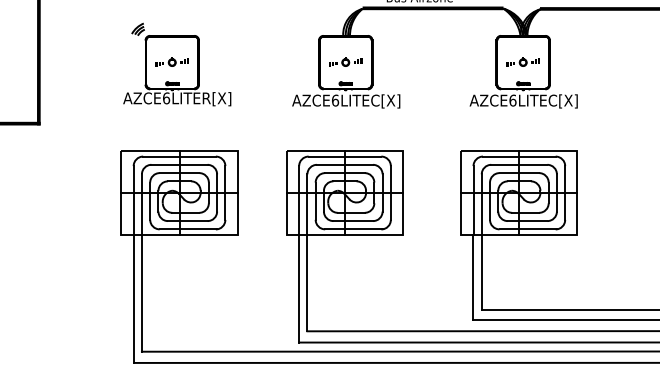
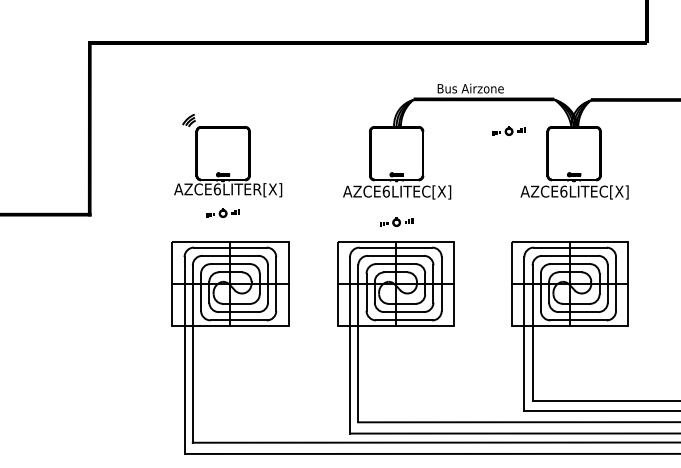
part: (171, 61) -> (222, 212), moved
part: (345, 61) -> (396, 221), moved
part: (522, 61) -> (508, 130), moved

